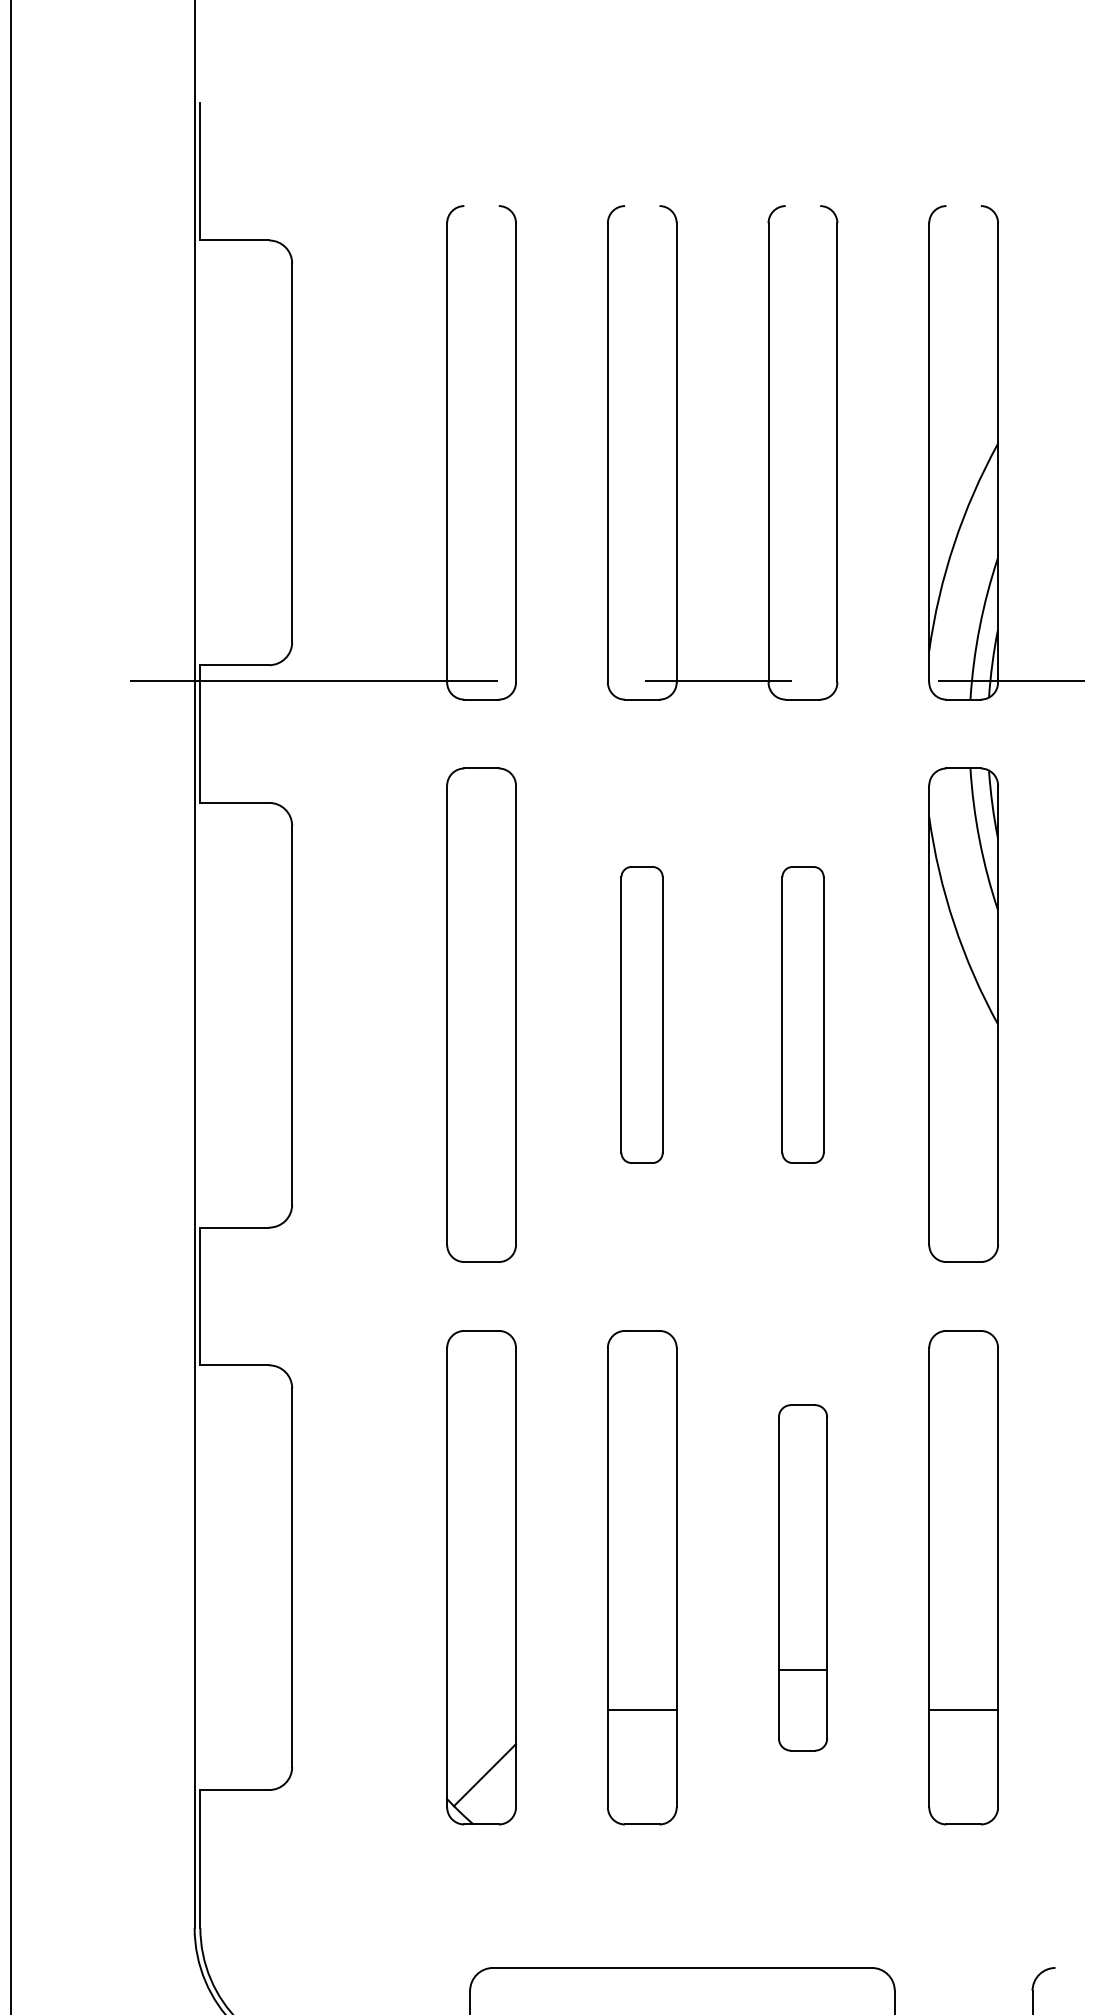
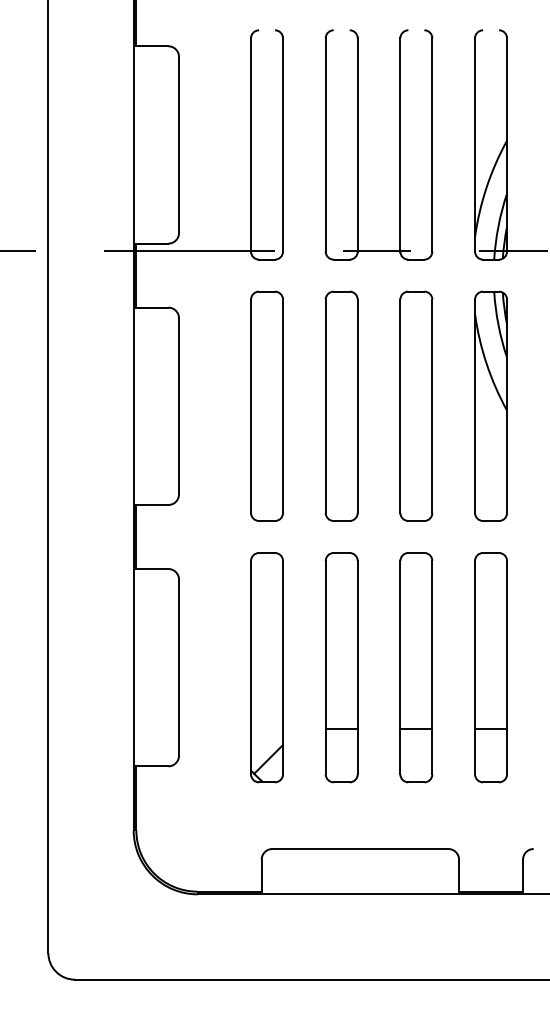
part: (641, 1013) -> (341, 405), size x1.67
part: (803, 1013) -> (416, 405), size x1.67
part: (803, 1577) -> (416, 667), size x1.43

